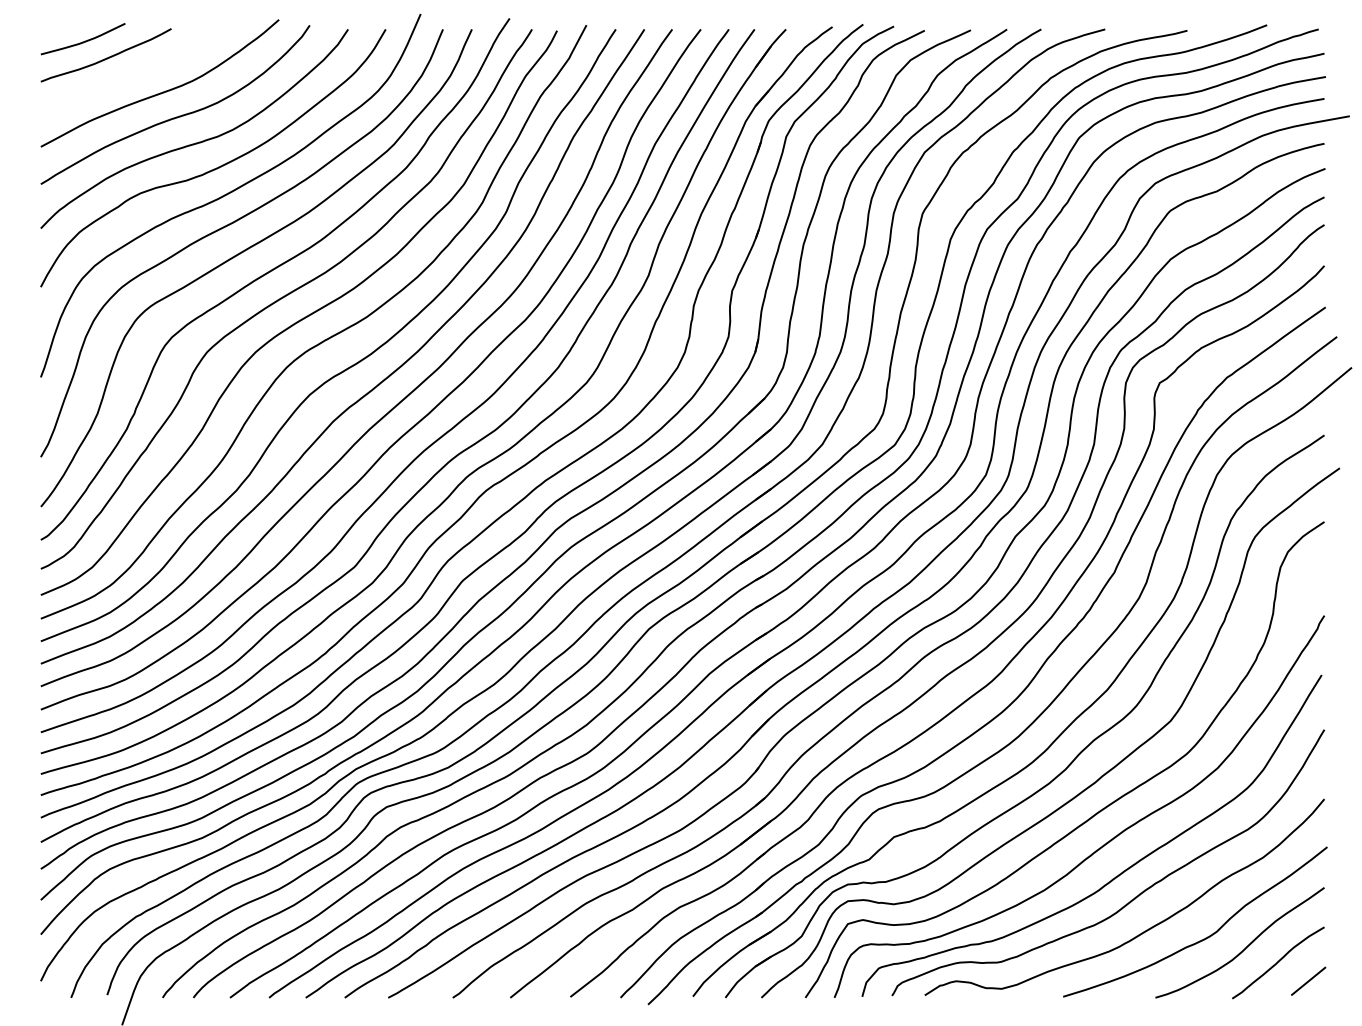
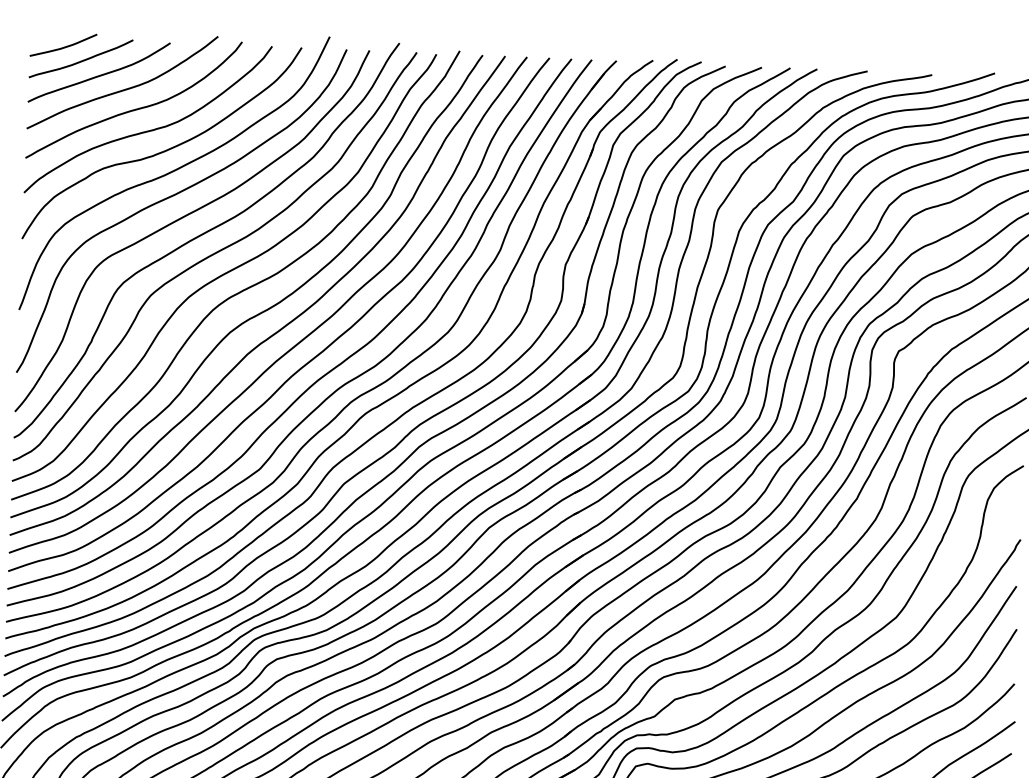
curve: (131, 74) -> (100, 74), added

